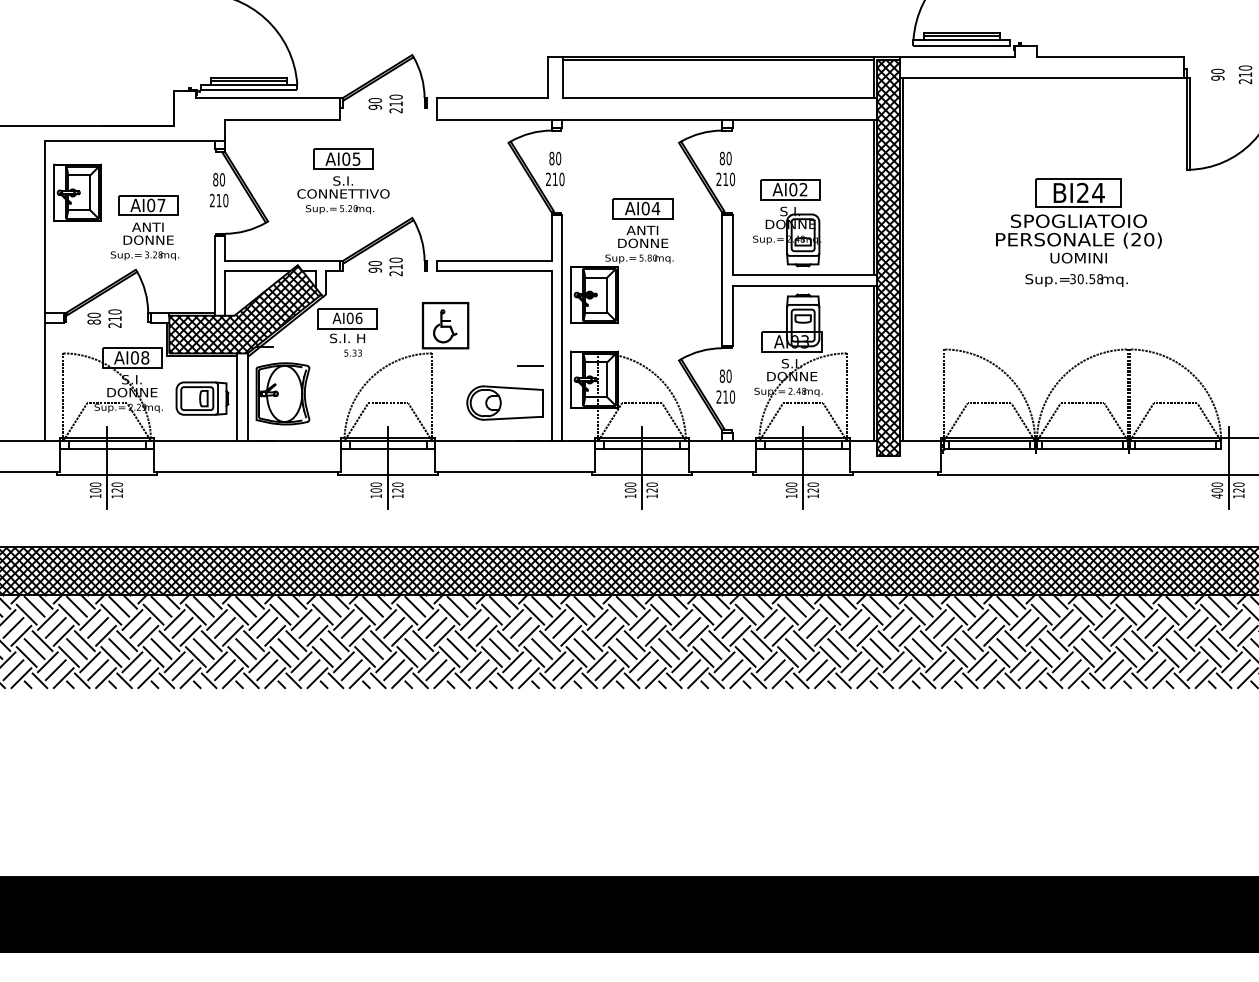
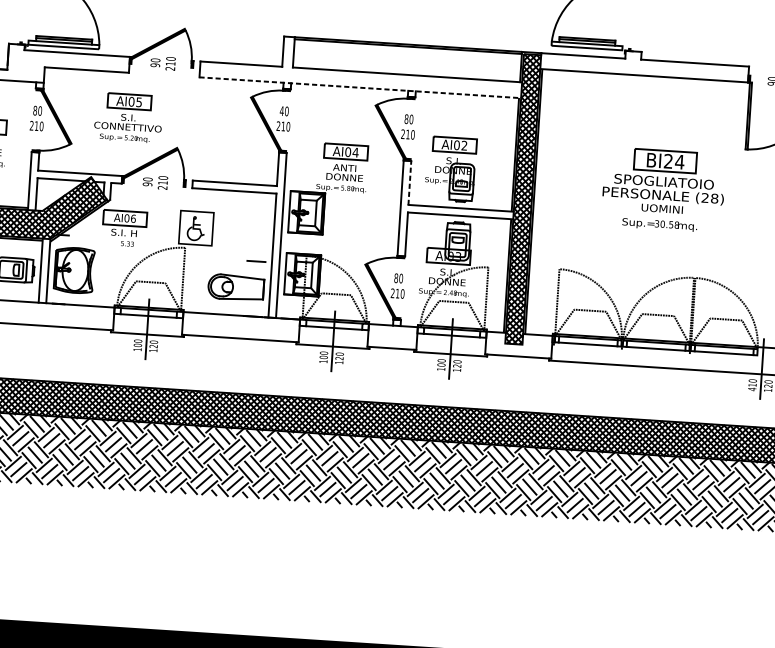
line: (657, 119) -> (360, 87), solid -> dashed
text: (551, 158) -> (281, 111), 80 -> 40
text: (1149, 239) -> (714, 198), (20) -> (28)
line: (732, 244) -> (409, 182), solid -> dashed
text: (1217, 490) -> (752, 385), 400 -> 410

